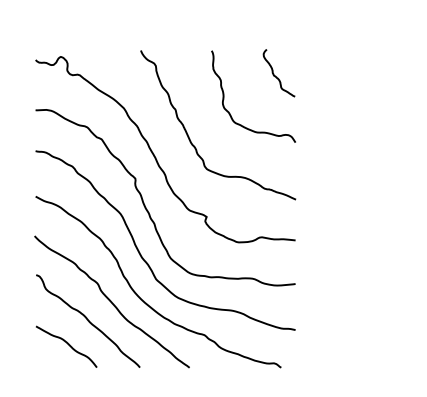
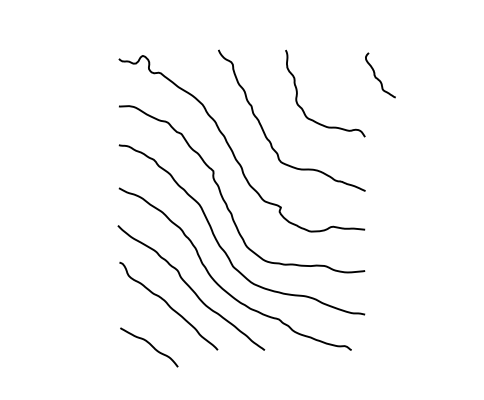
curve: (275, 75) -> (377, 77), moved
curve: (67, 344) -> (150, 345), moved

